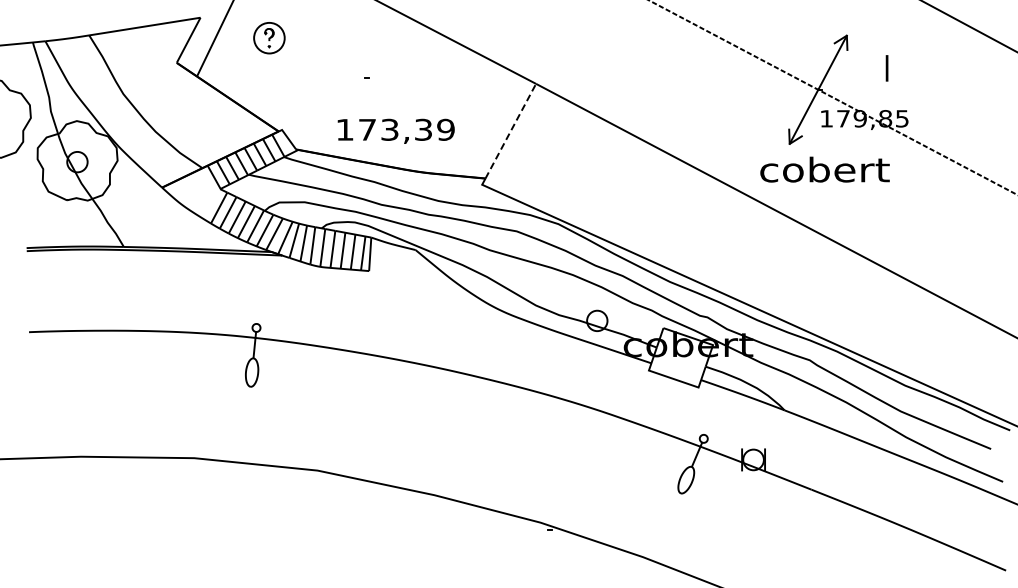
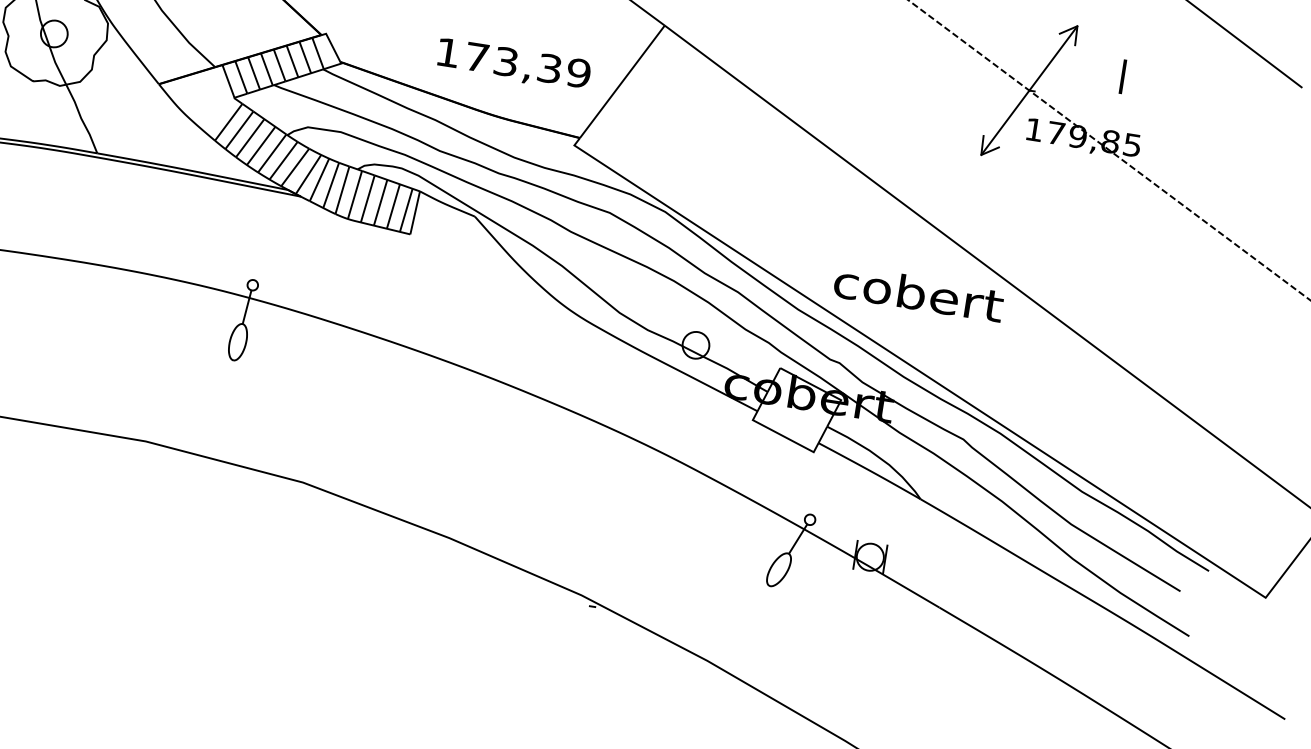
text: (395, 130) -> (513, 63), moved
line: (510, 131) -> (621, 82), dashed -> solid
text: (824, 169) -> (918, 293), moved

